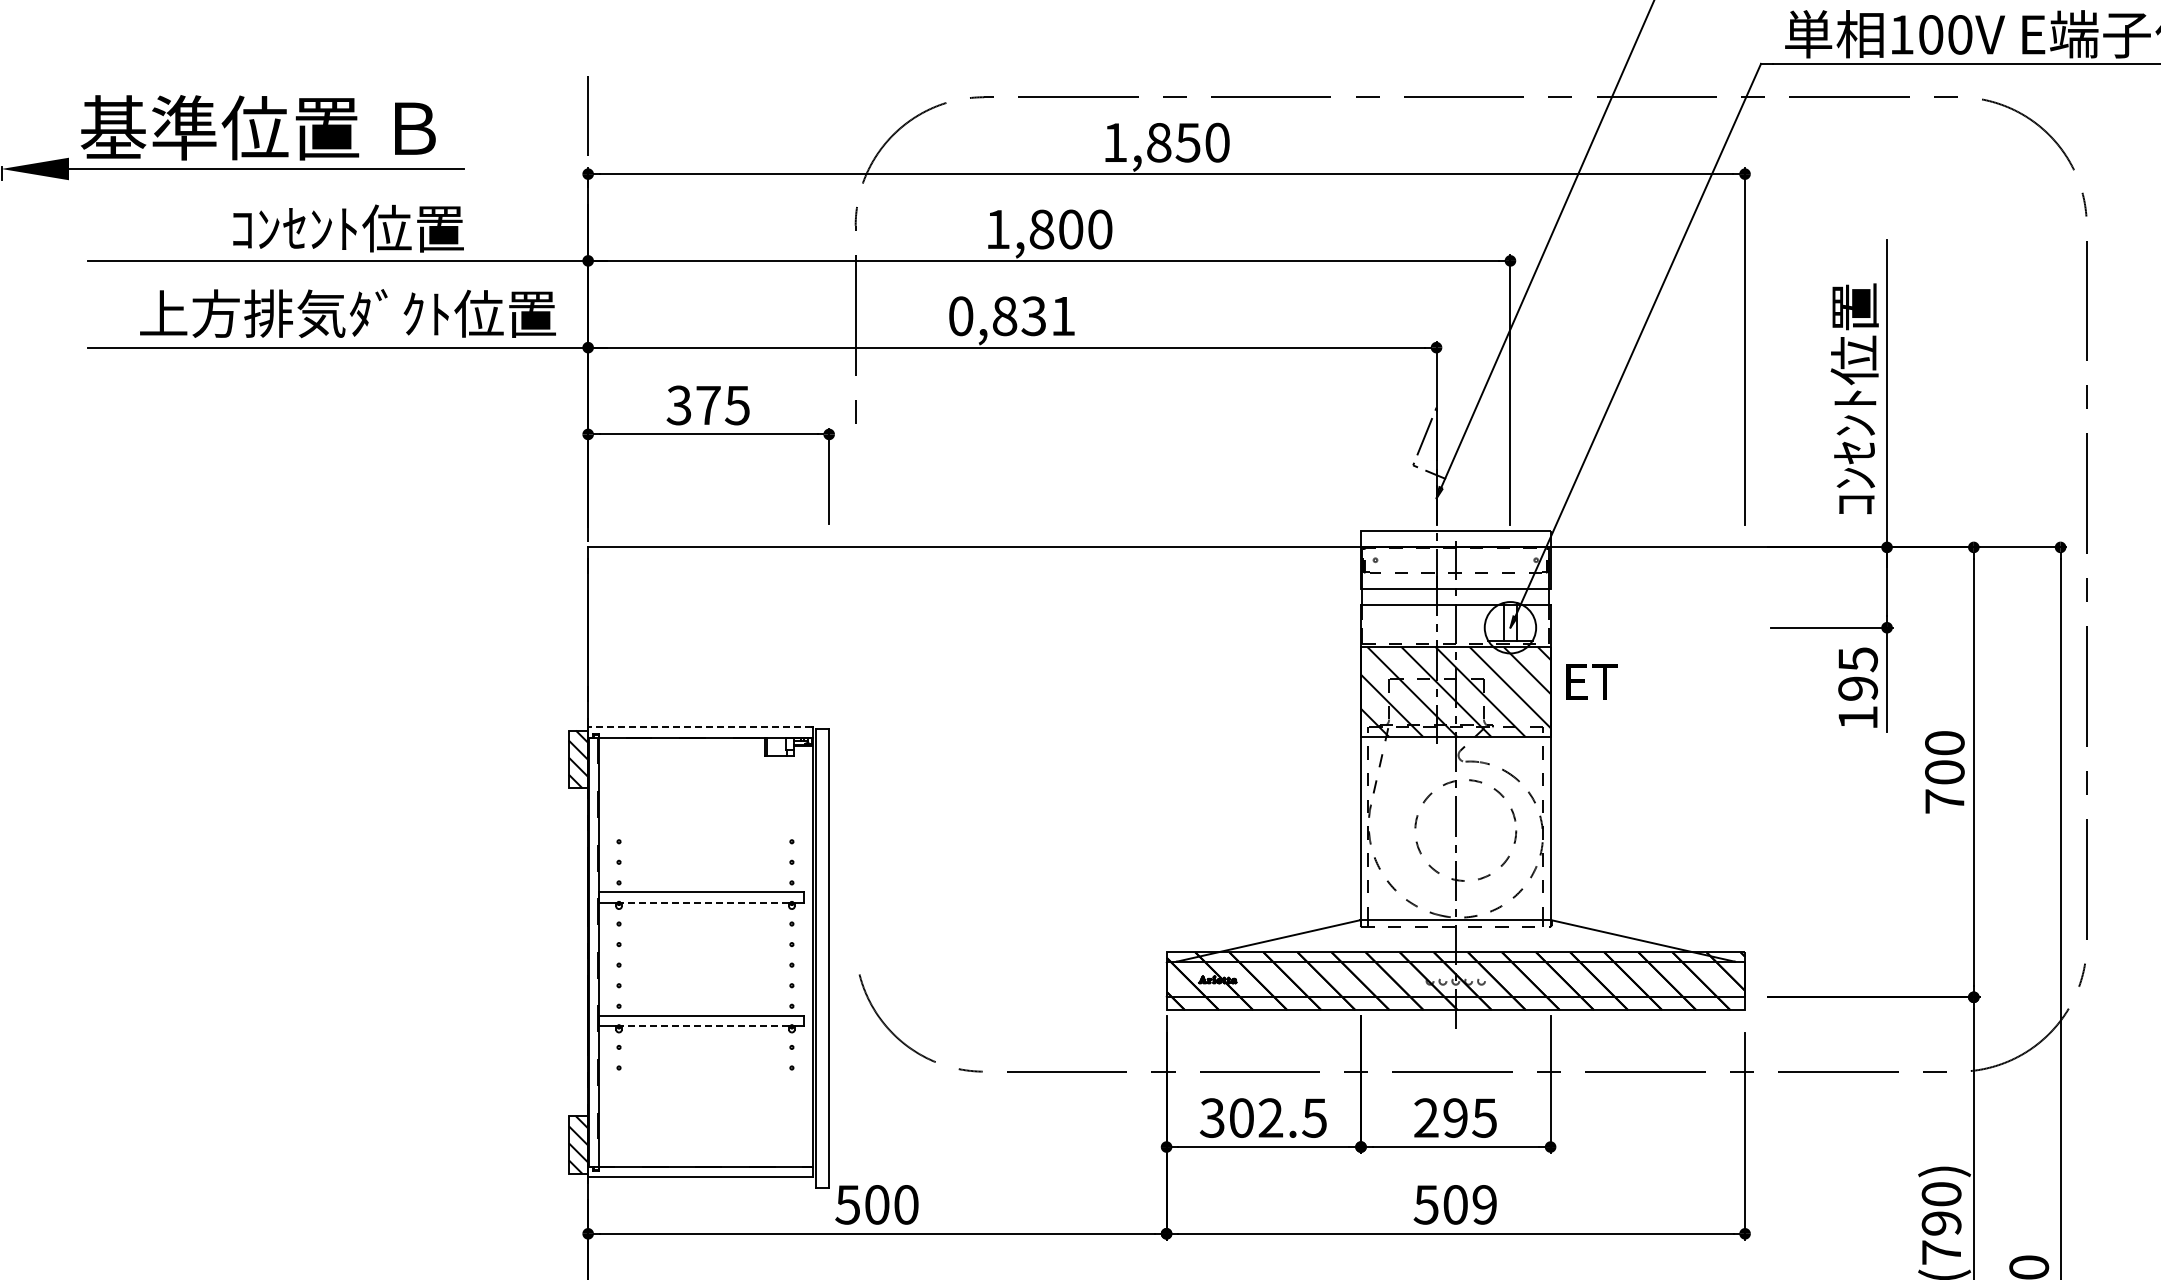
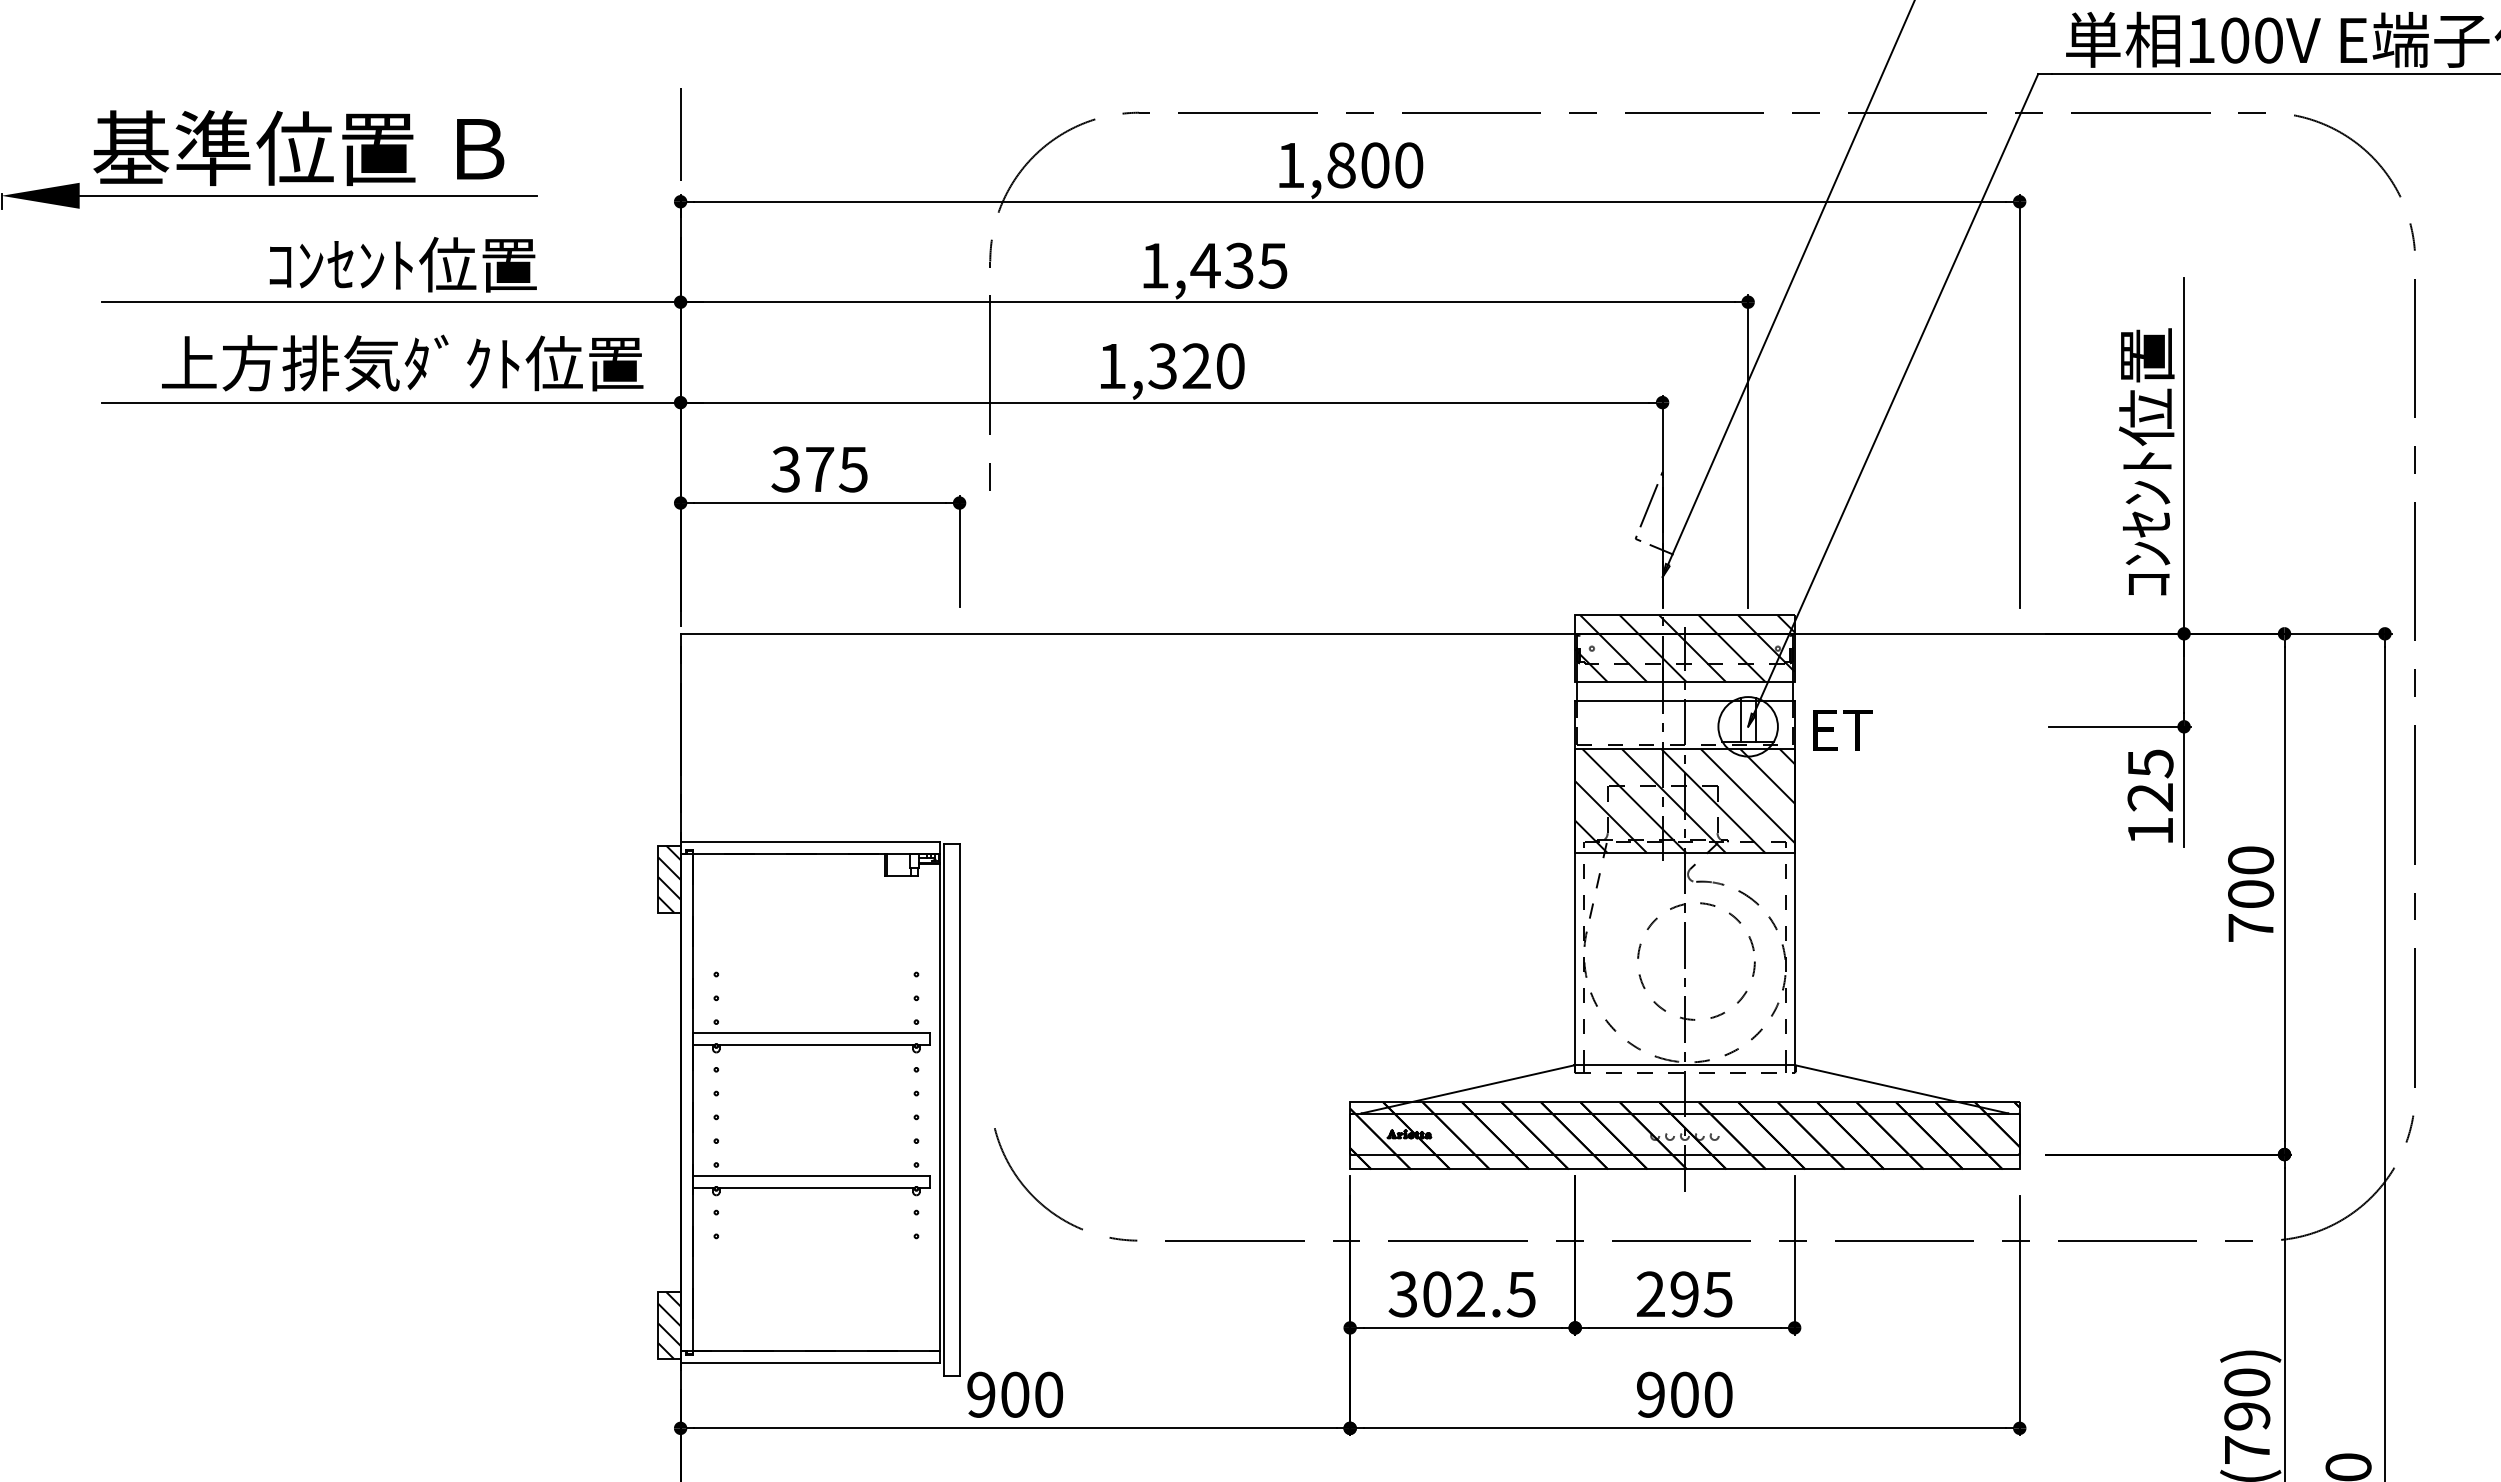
text: (1187, 142) -> (1374, 165), 1,850 -> 1,800
text: (1070, 229) -> (1238, 265), 1,800 -> 1,435
text: (1012, 316) -> (1171, 366), 0,831 -> 1,320
hatch: (1455, 560) -> (1684, 648), added
text: (1591, 681) -> (1841, 730), moved
text: (1857, 688) -> (2149, 797), 195 -> 125
line: (700, 727) -> (810, 842), dashed -> solid
line: (705, 902) -> (816, 1044), dashed -> solid
line: (705, 1026) -> (816, 1188), dashed -> solid
text: (847, 1204) -> (980, 1394), 500 -> 900
text: (1454, 1204) -> (1683, 1394), 509 -> 900

